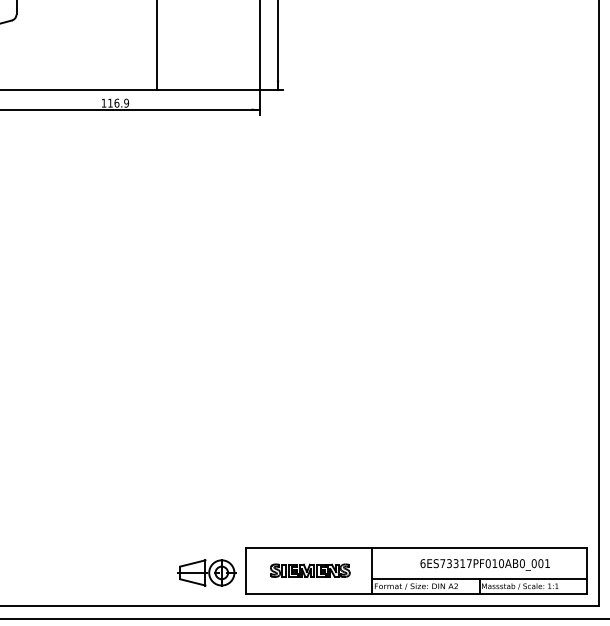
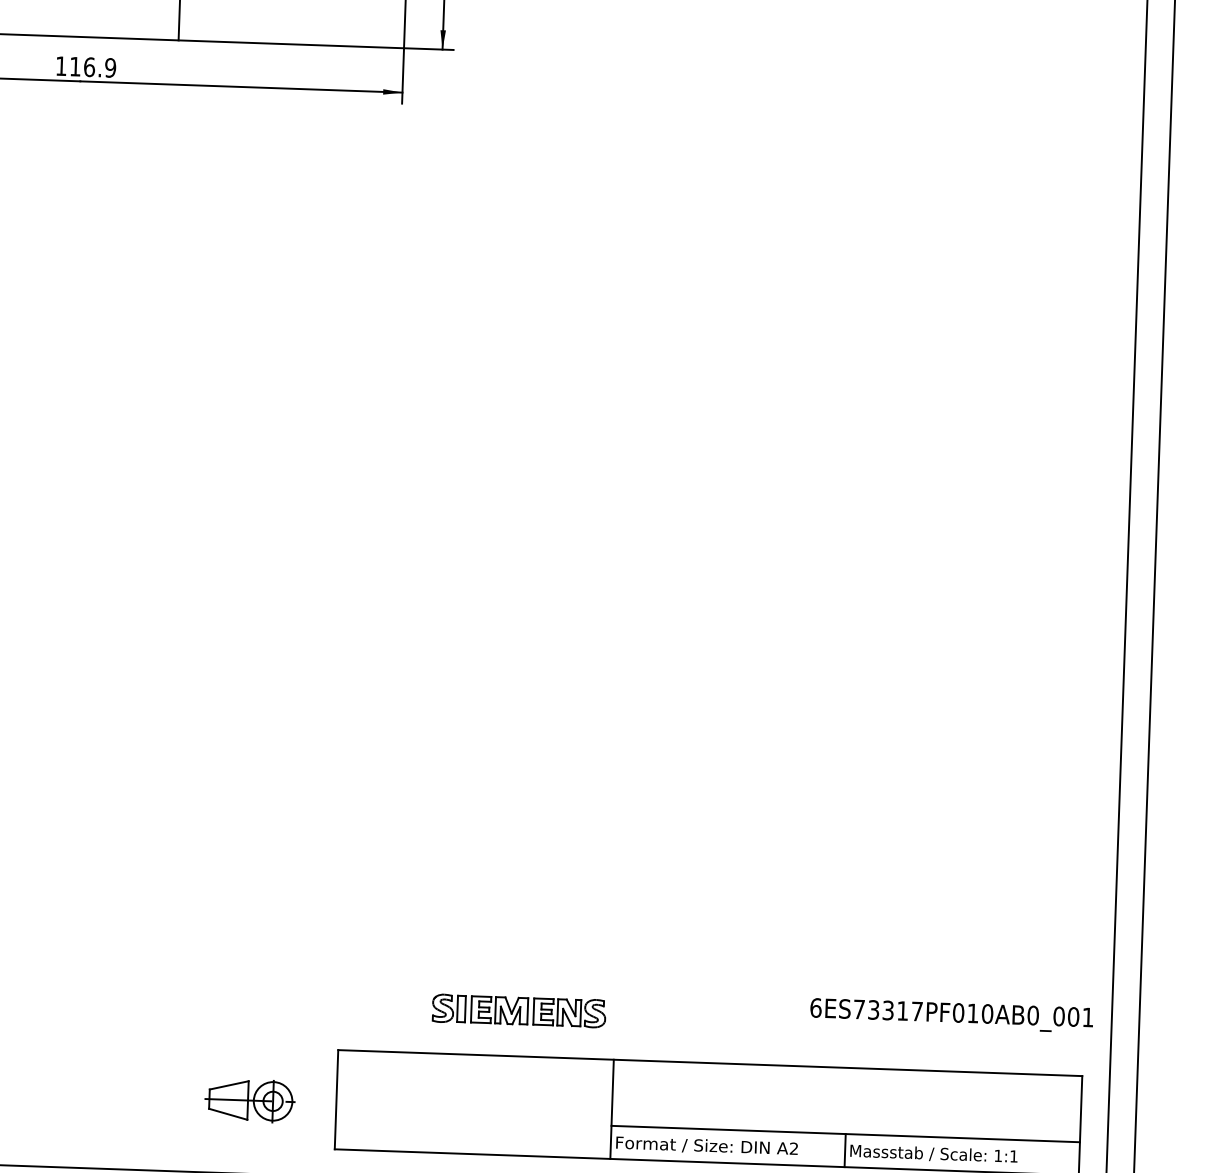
text: (484, 564) -> (950, 1014), moved
part: (310, 570) -> (519, 1010), moved
part: (206, 572) -> (249, 1099), size x0.7

